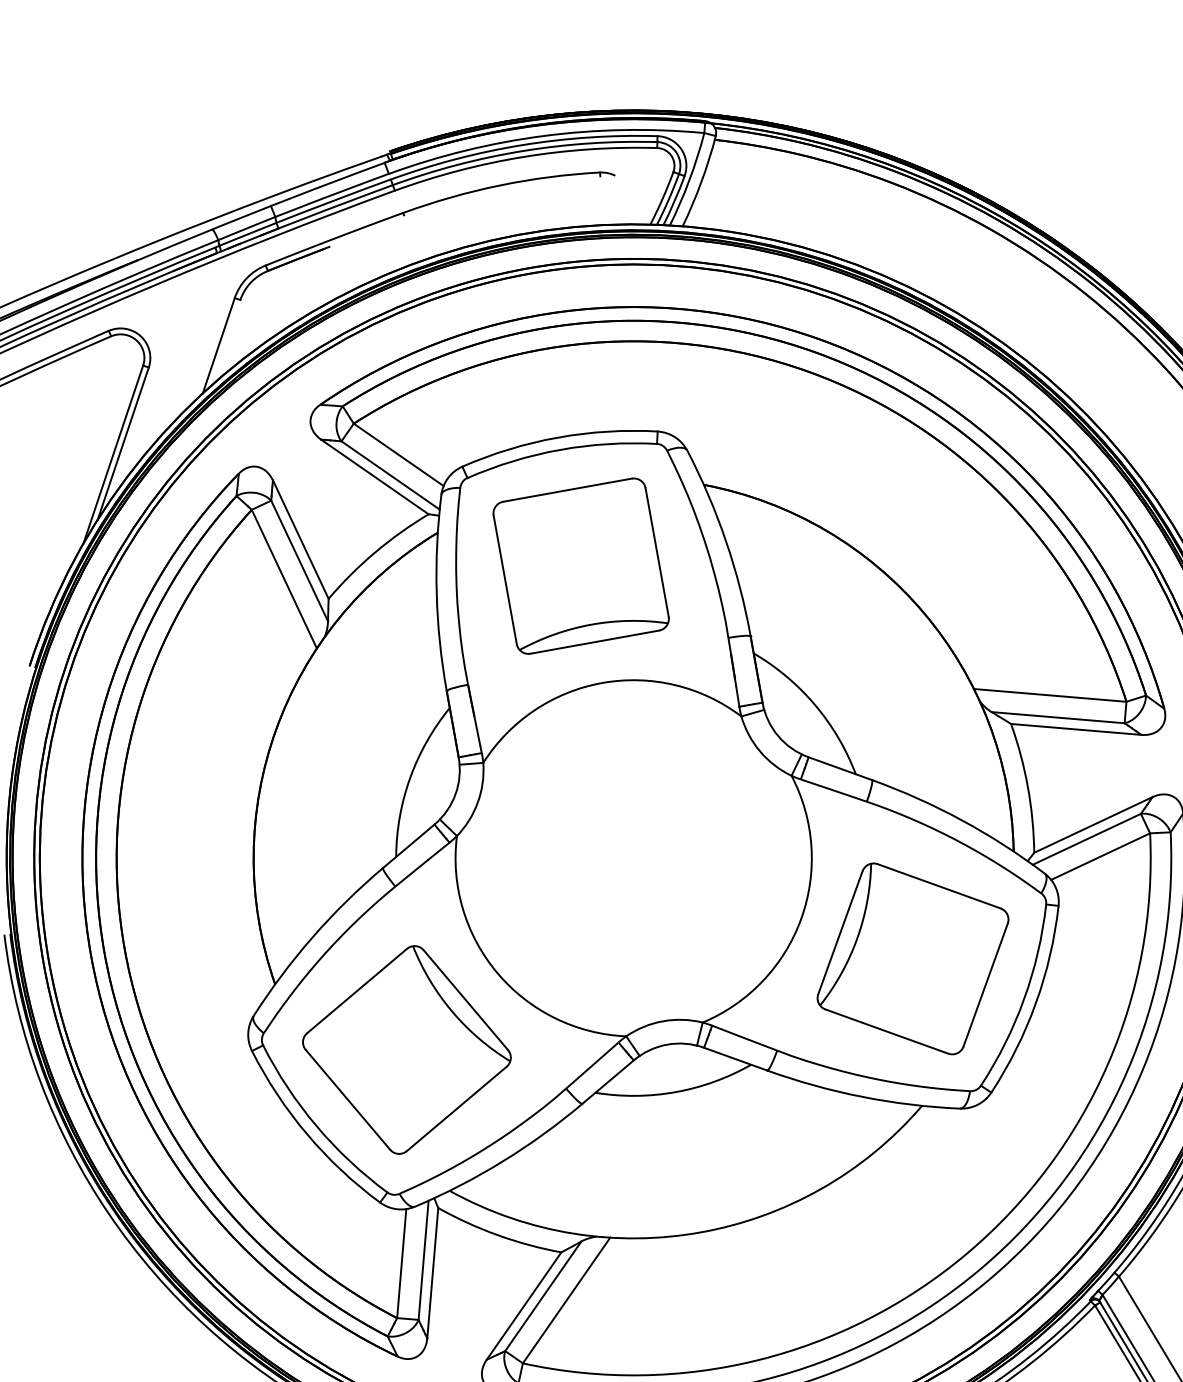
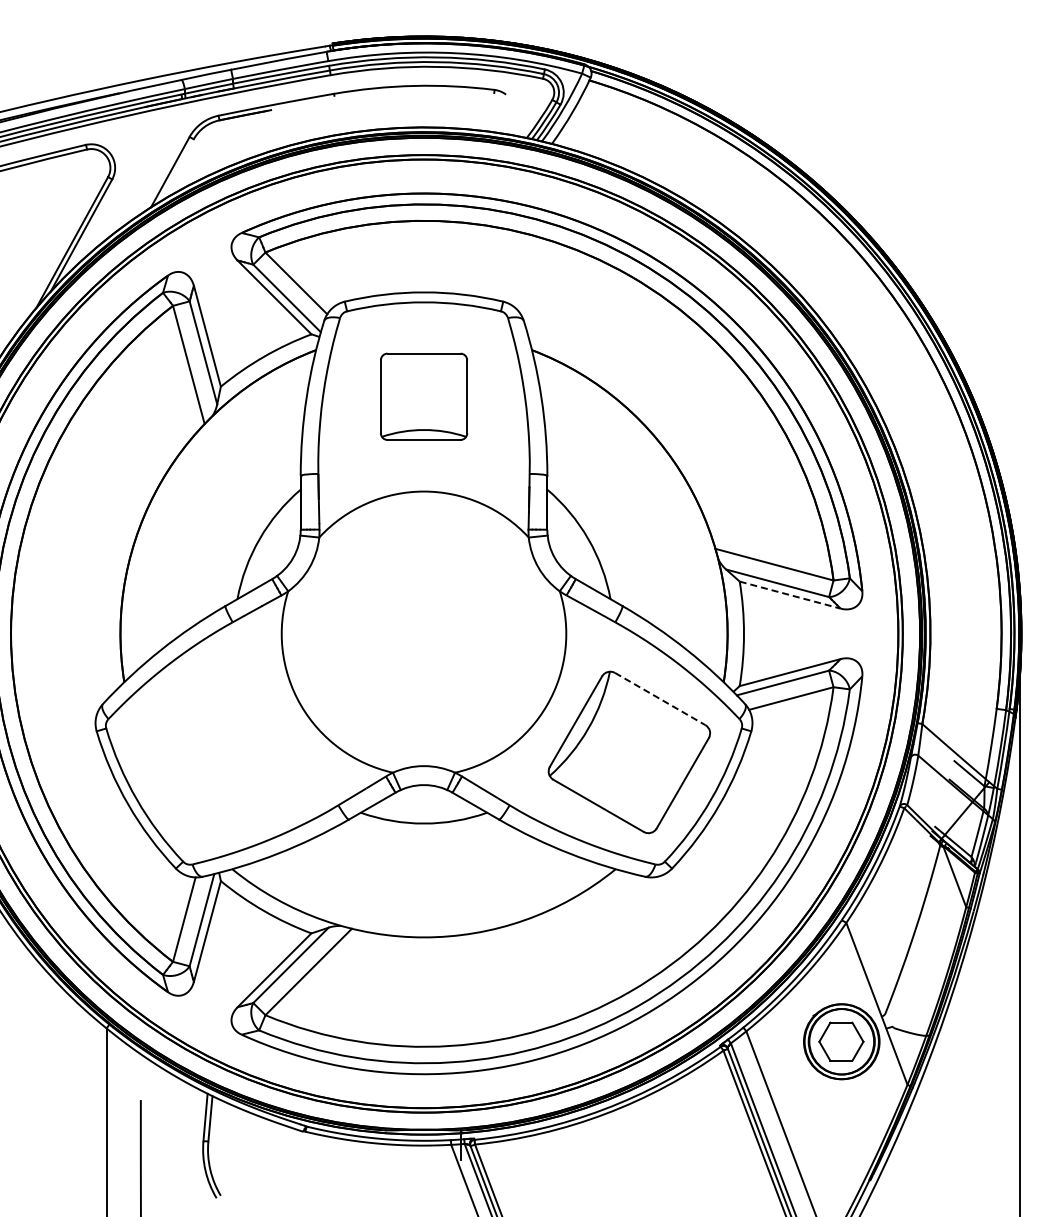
part: (580, 566) -> (423, 396), size x0.7
line: (1076, 729) -> (790, 595), solid -> dashed
line: (939, 886) -> (660, 699), solid -> dashed
part: (406, 1050) -> (218, 752), removed

